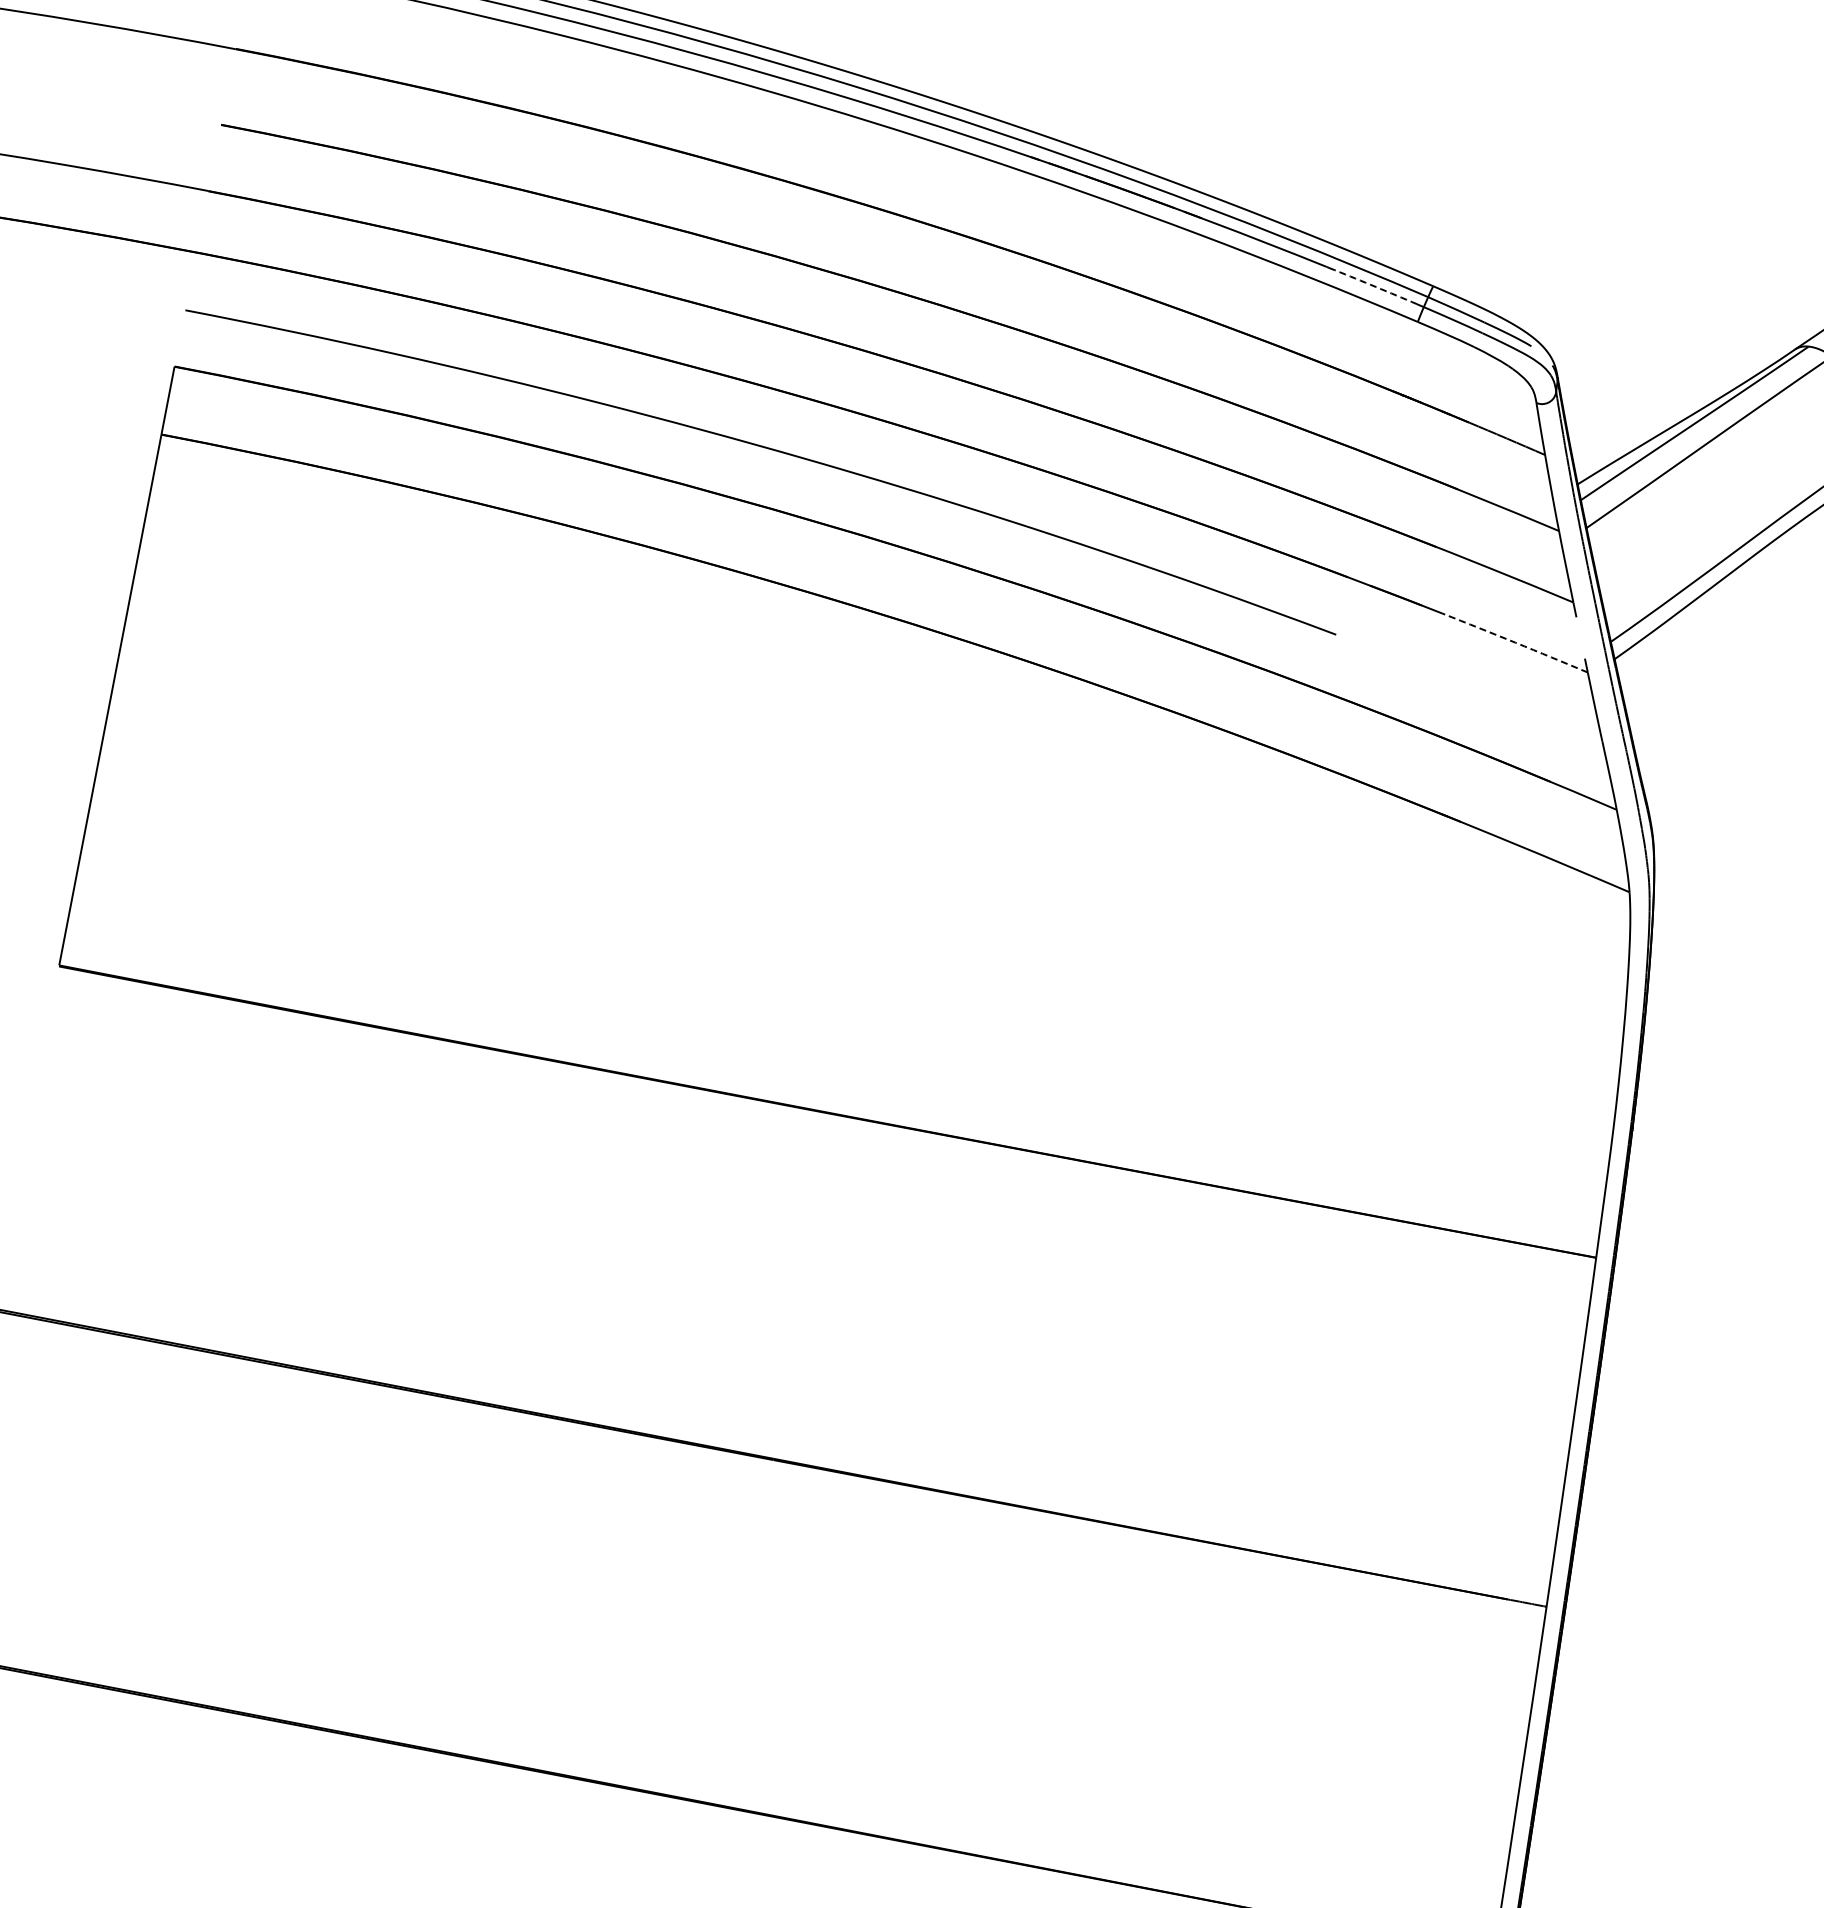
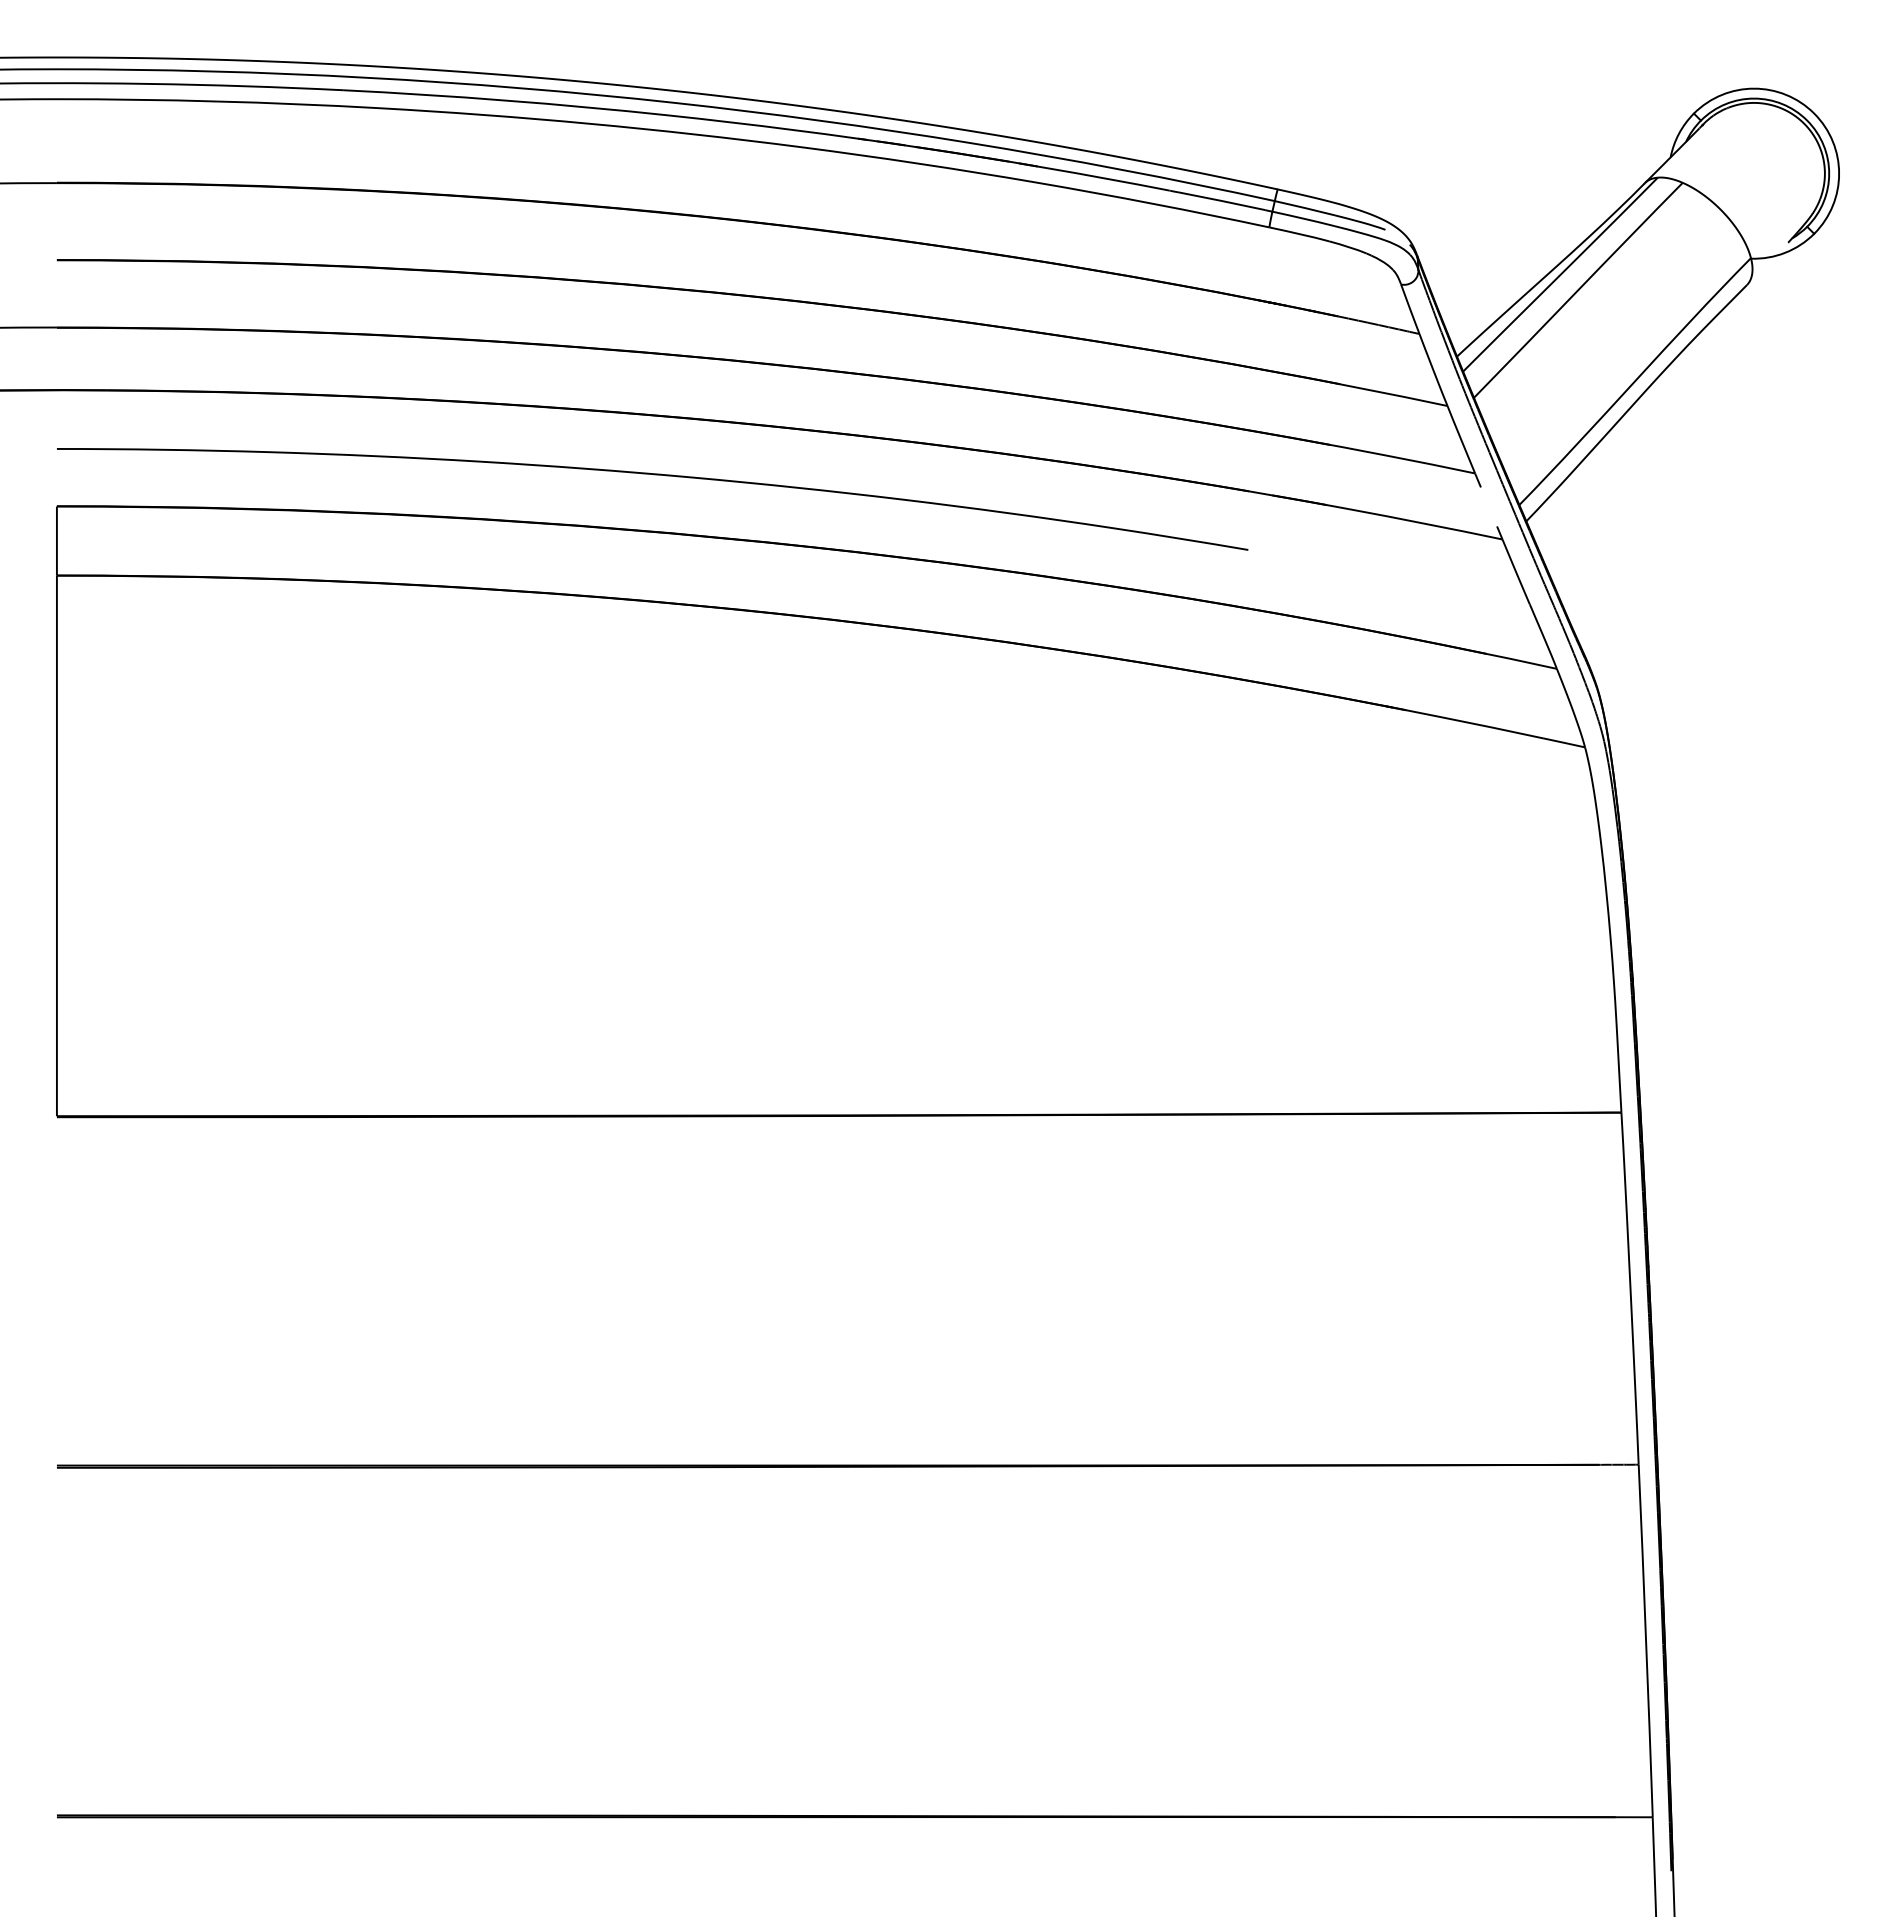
arc: (1375, 287) -> (1221, 201), dashed -> solid
arc: (1515, 642) -> (1425, 523), dashed -> solid

